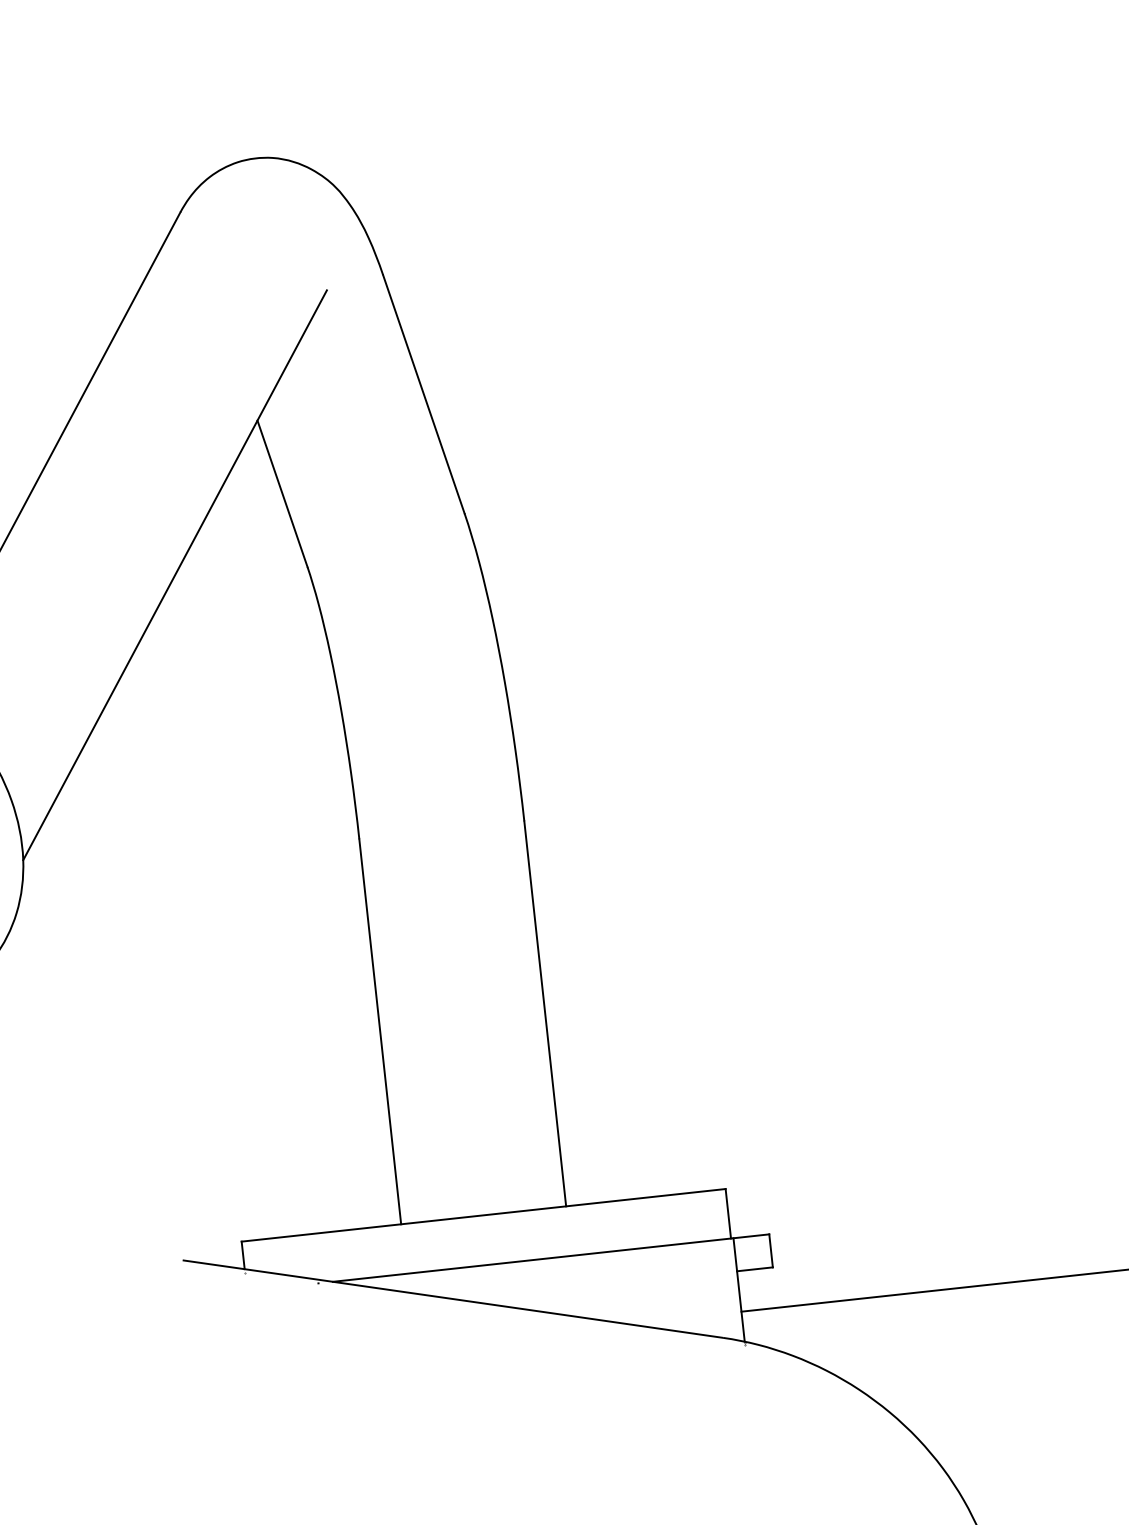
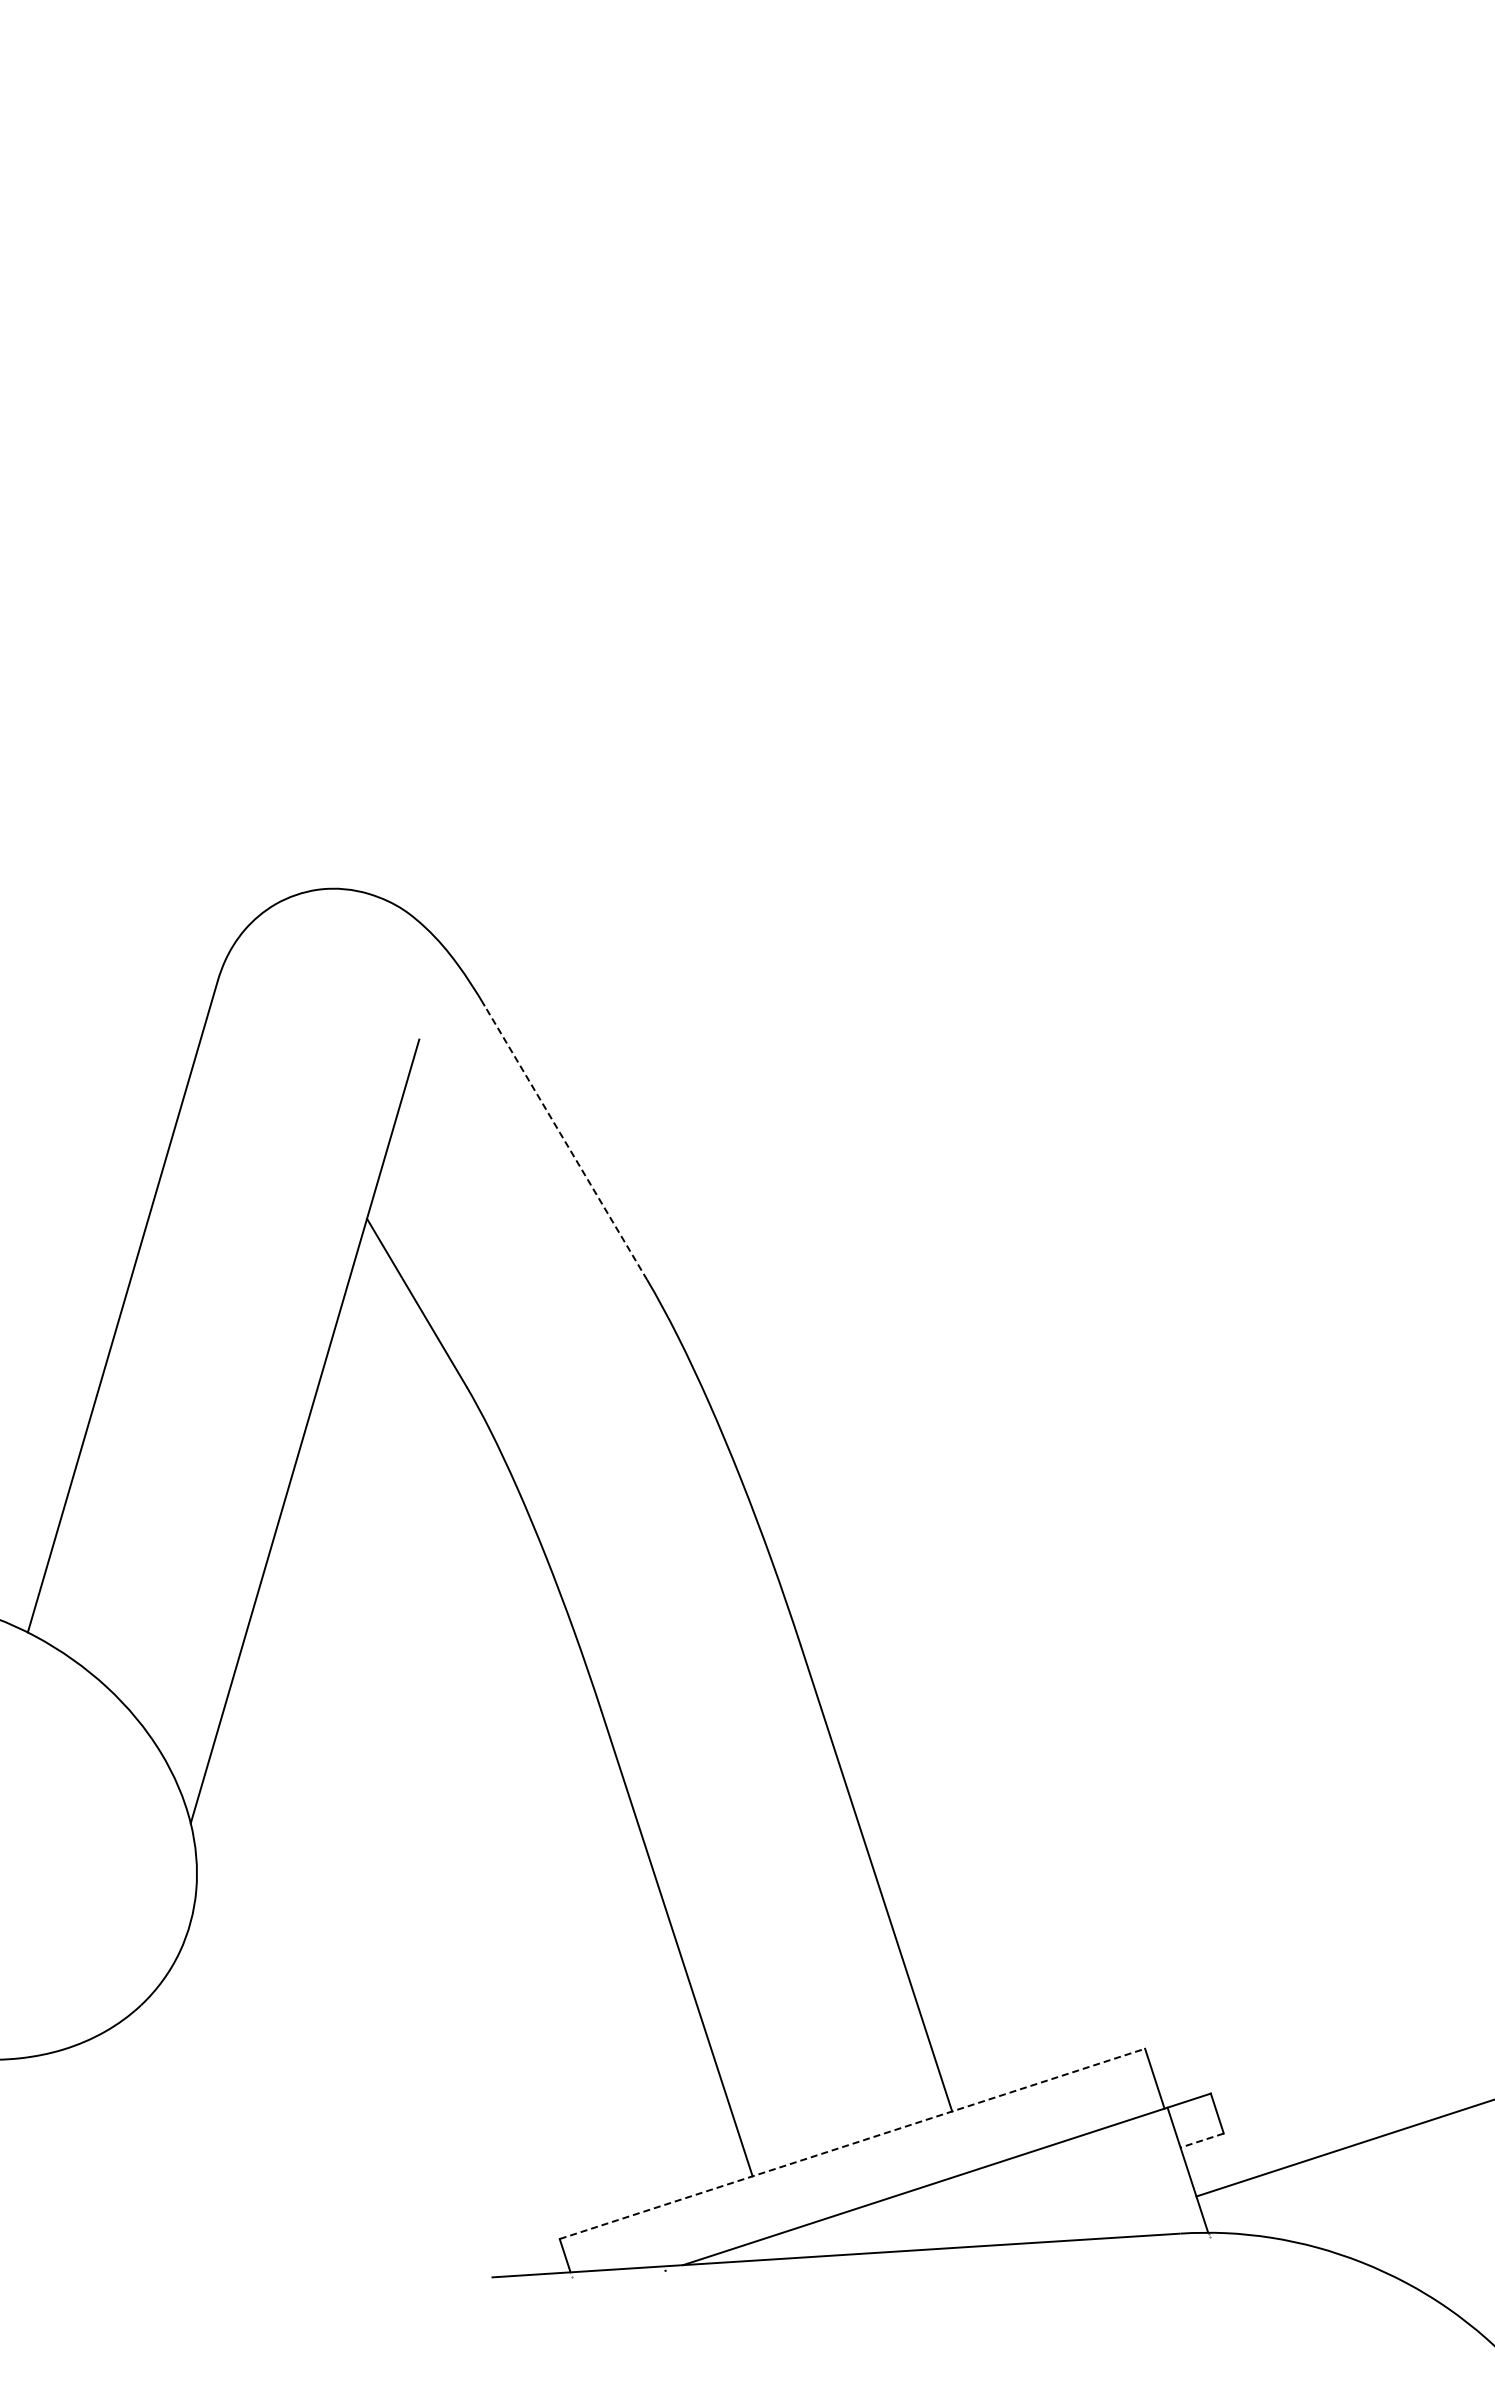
line: (423, 393) -> (565, 1142), solid -> dashed
line: (483, 1215) -> (852, 2143), solid -> dashed
line: (755, 1269) -> (1202, 2140), solid -> dashed

